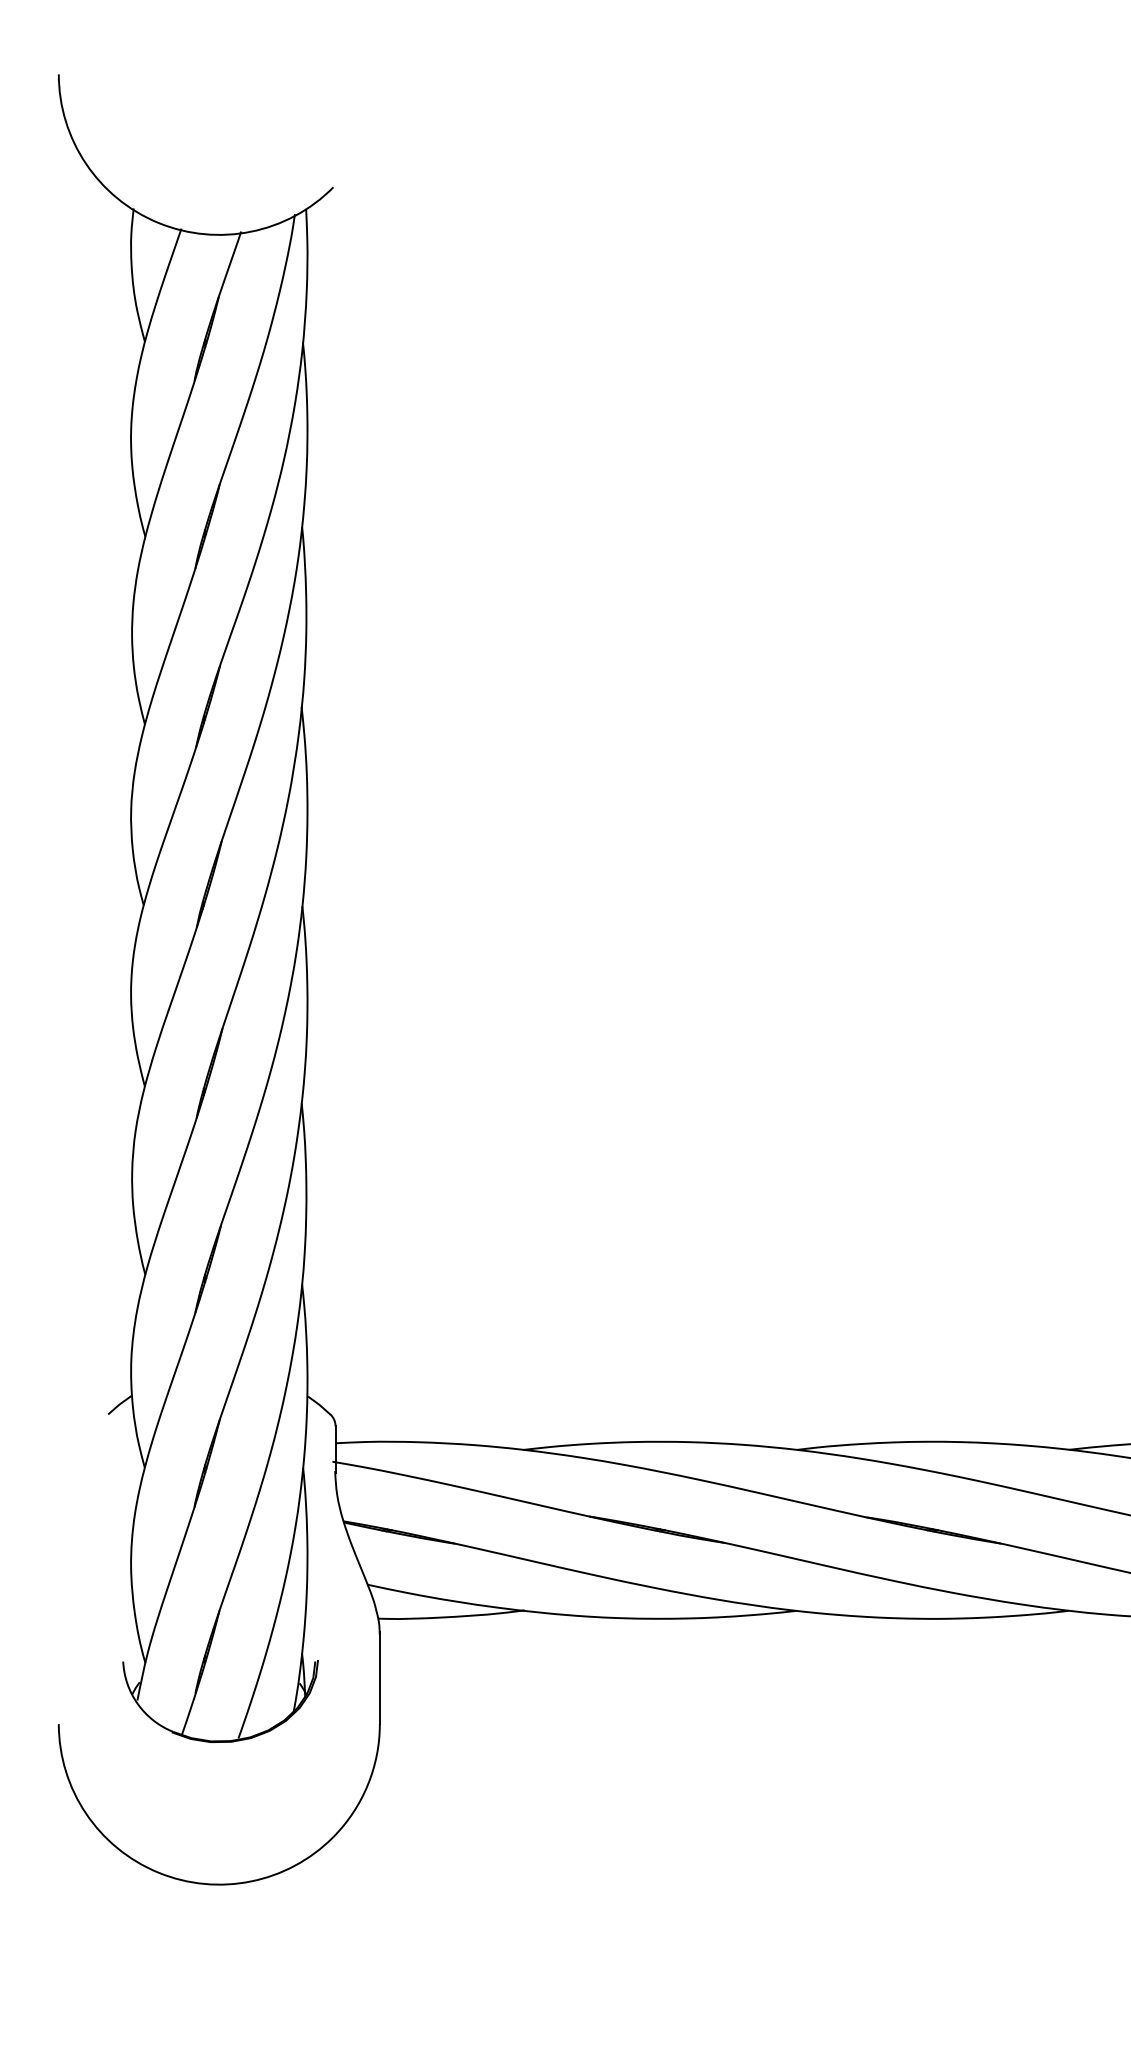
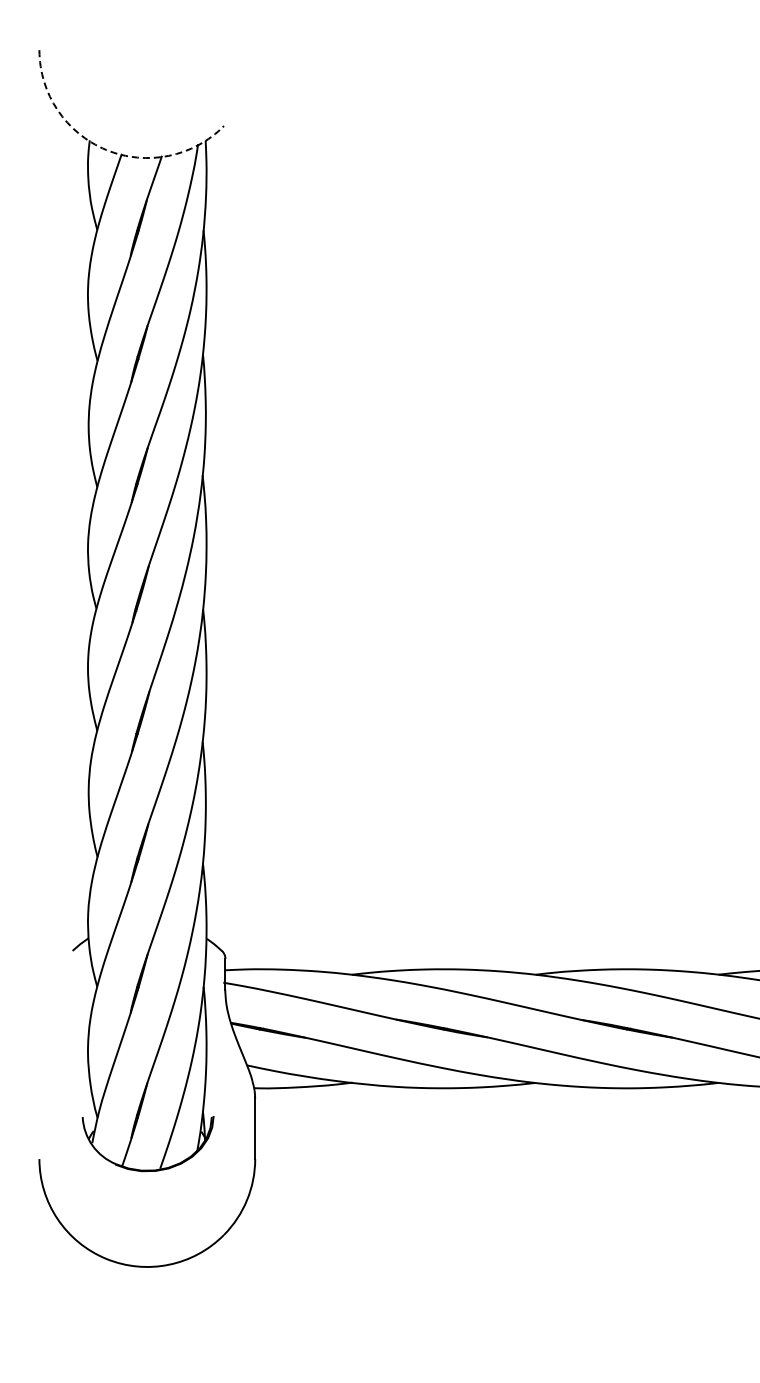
arc: (158, 222) -> (106, 149), solid -> dashed

